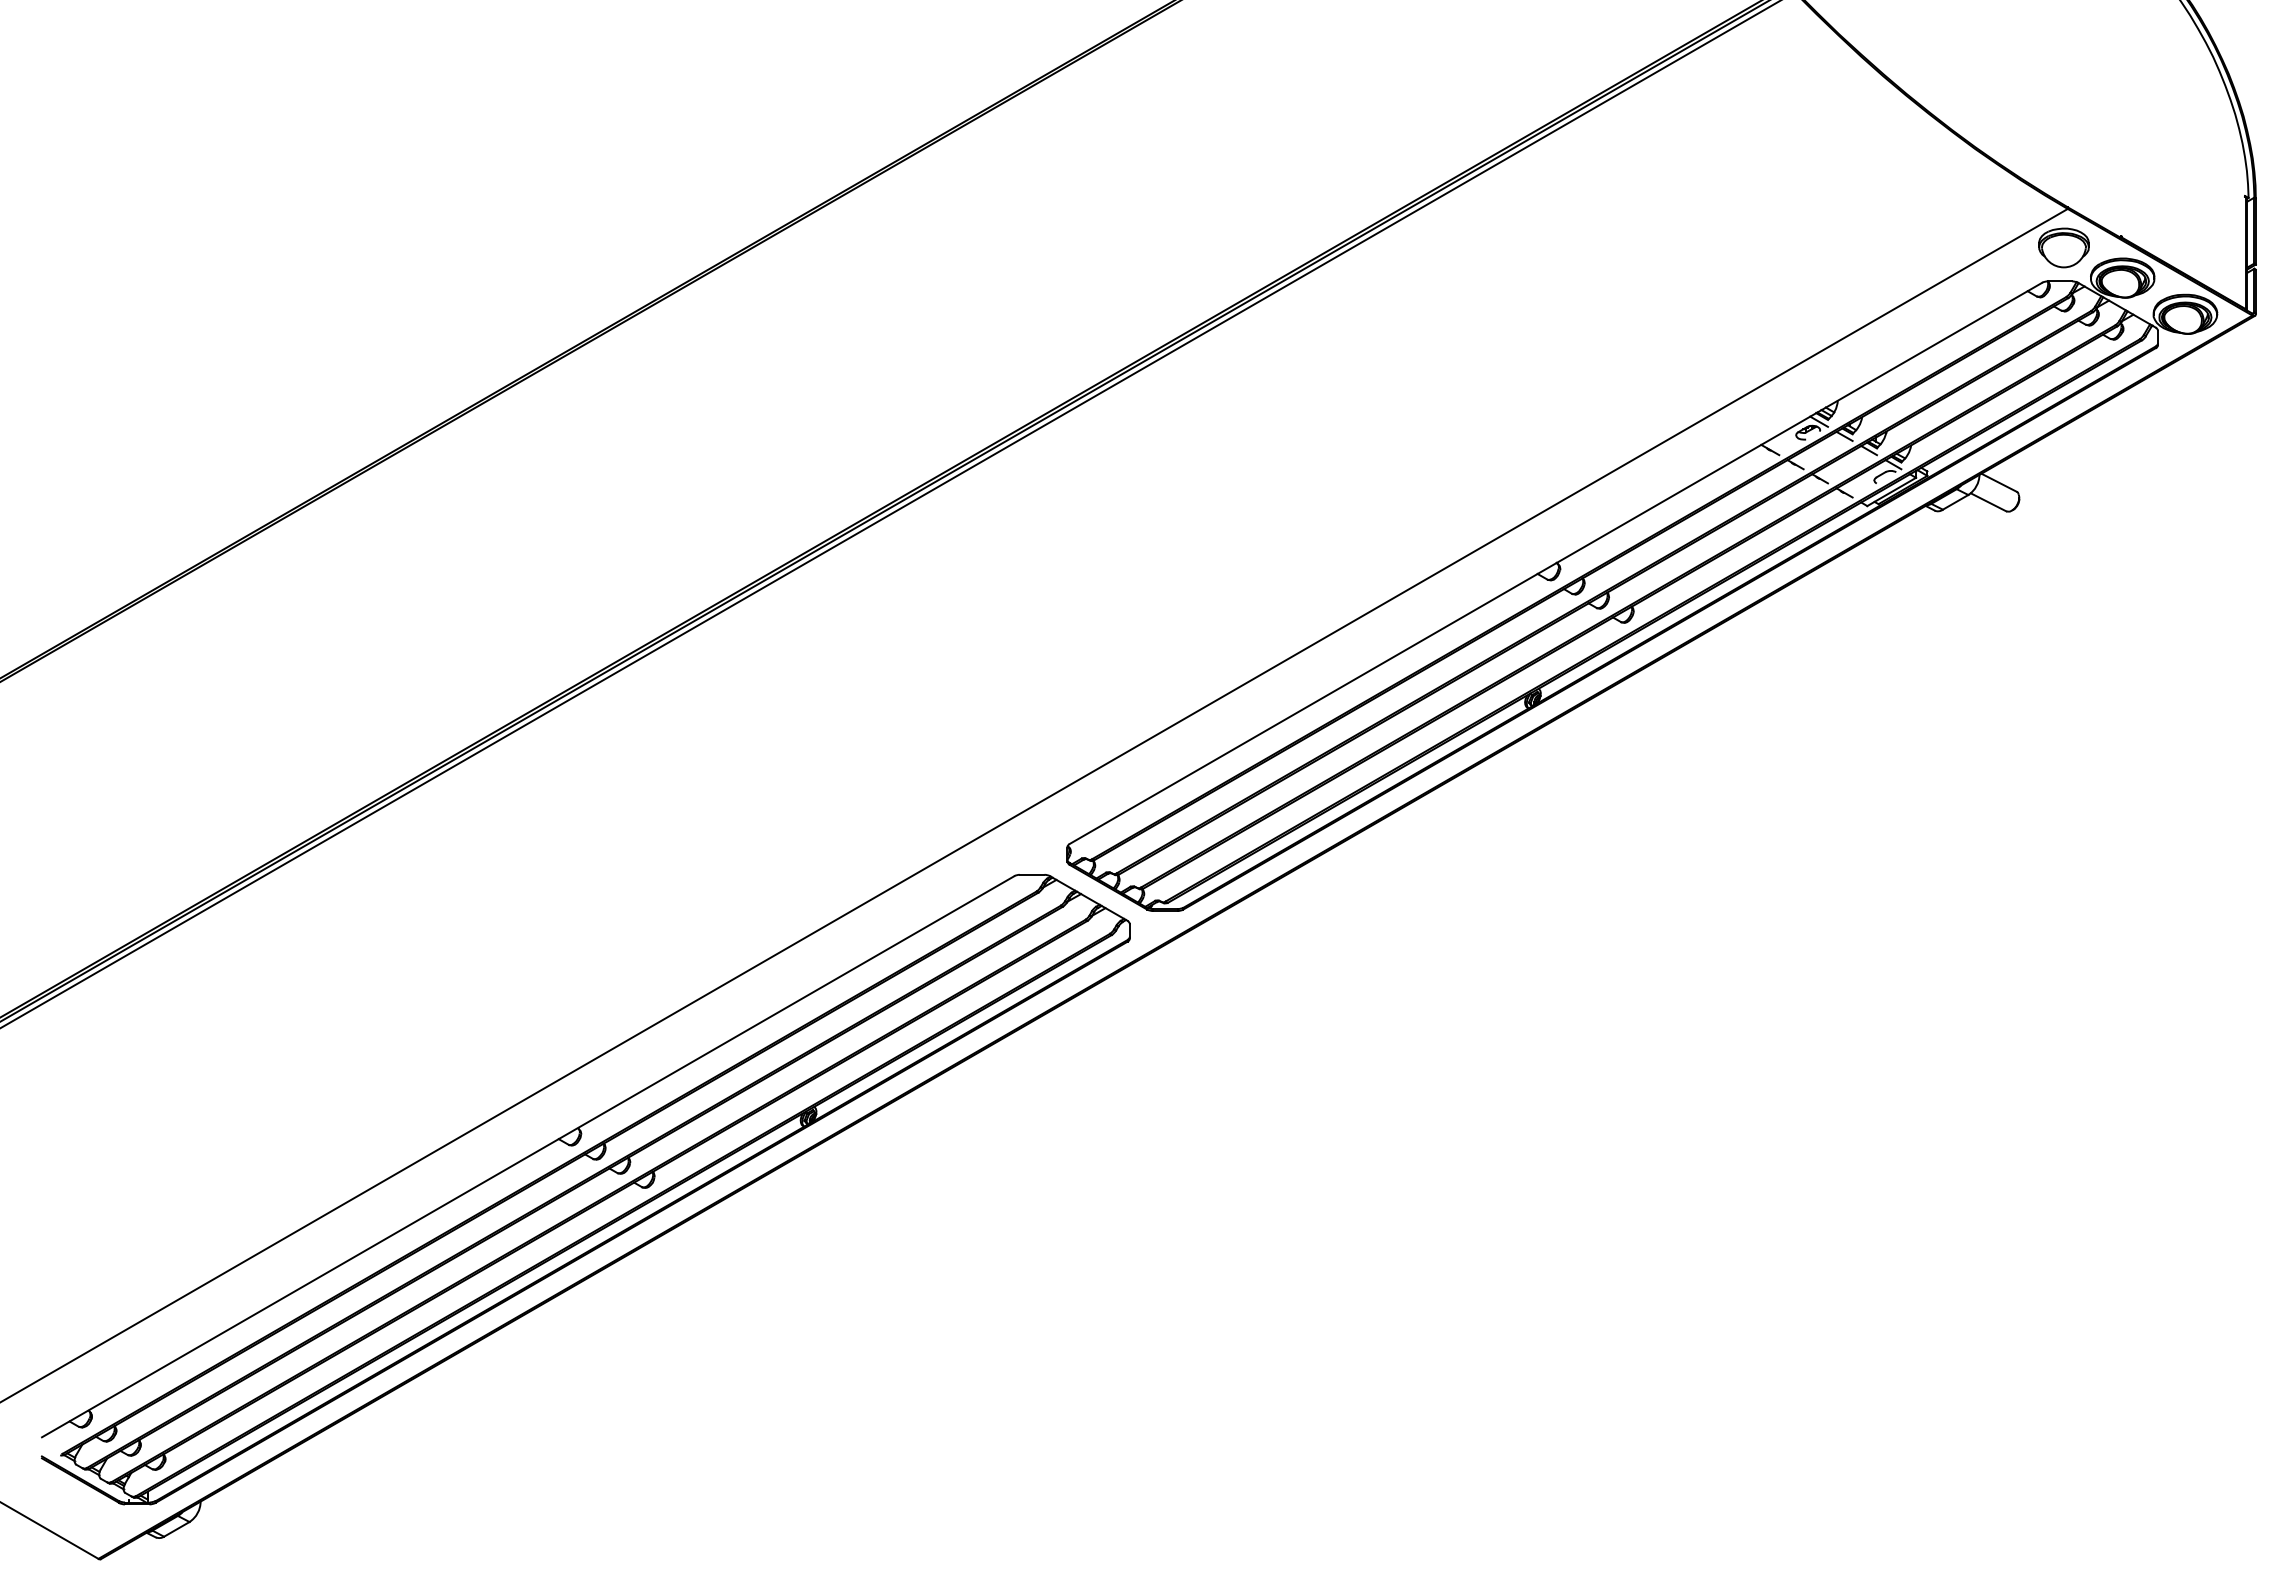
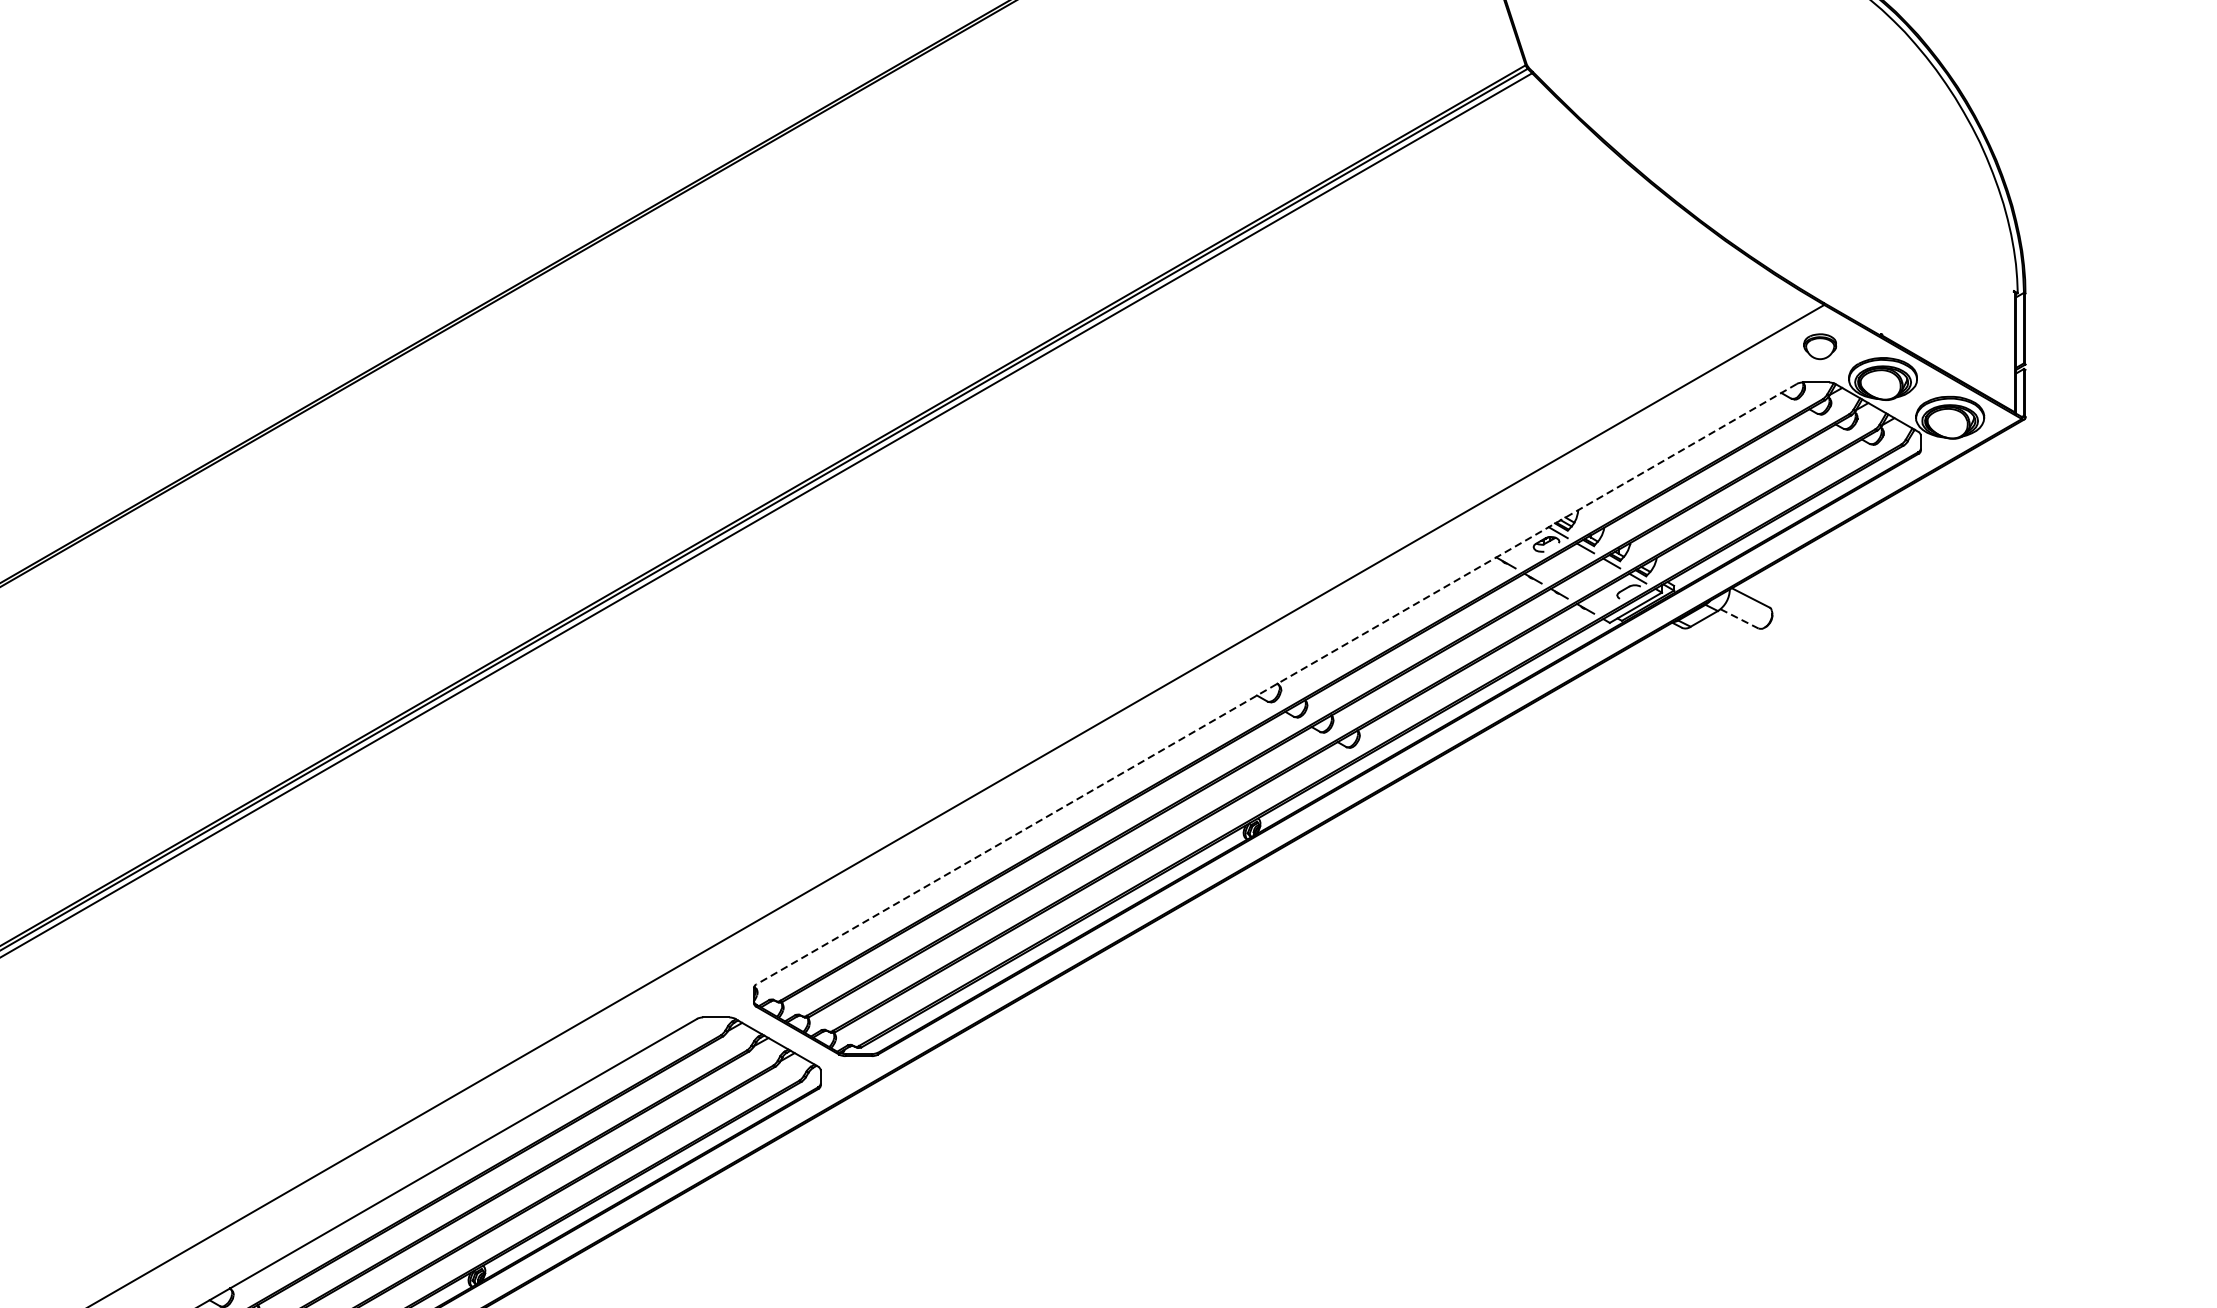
part: (2063, 247) -> (1819, 346), size x0.6
line: (1988, 502) -> (1739, 619), solid -> dashed
line: (1555, 563) -> (1276, 684), solid -> dashed

